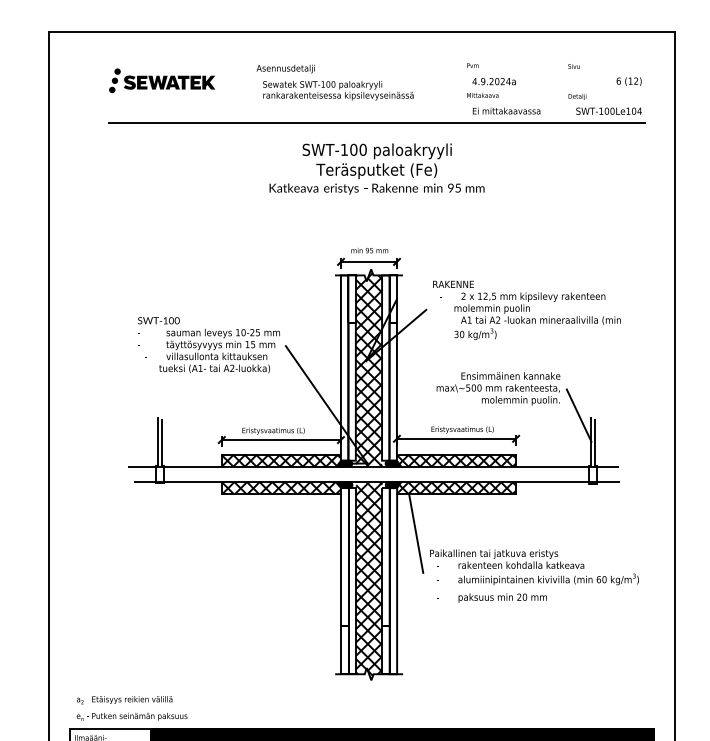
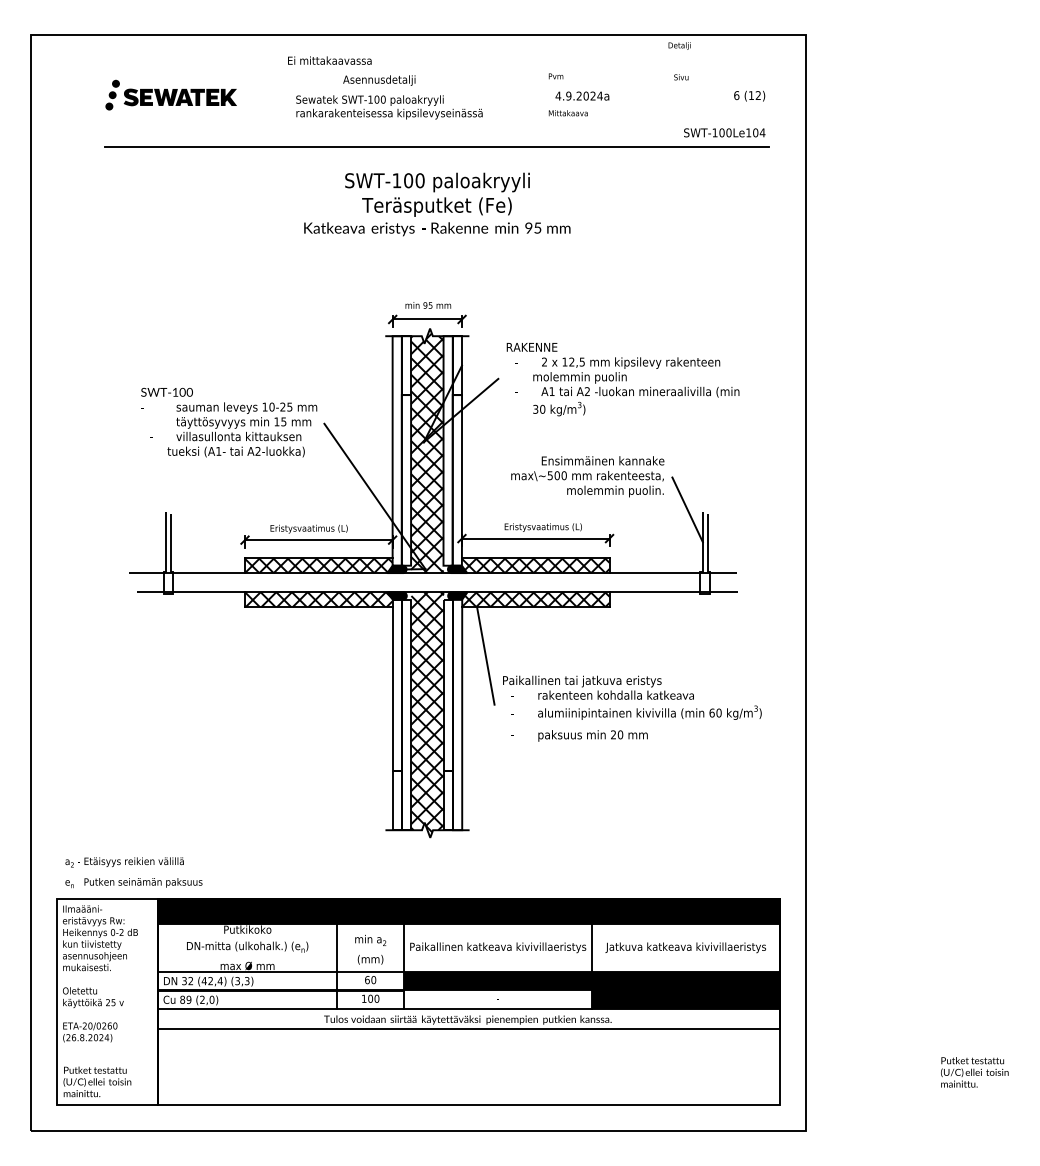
text: (285, 68) -> (379, 80), moved
text: (577, 96) -> (679, 45), moved
text: (506, 110) -> (329, 60), moved

